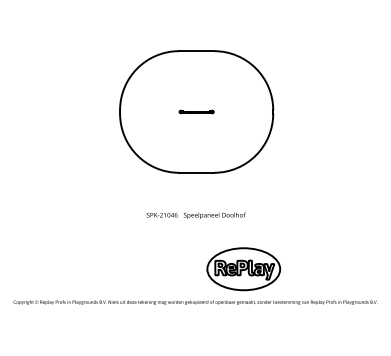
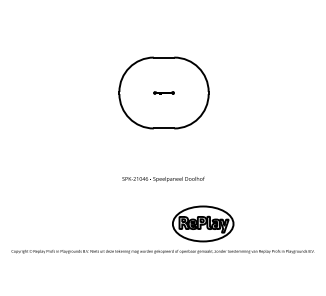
part: (196, 111) -> (163, 92), size x0.7

